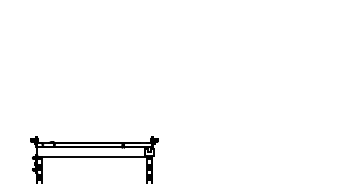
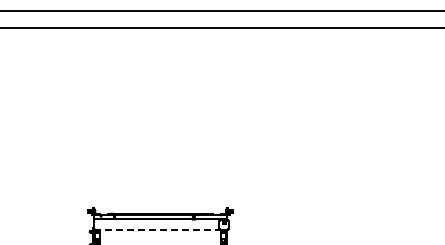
line: (95, 156) -> (161, 230), solid -> dashed

